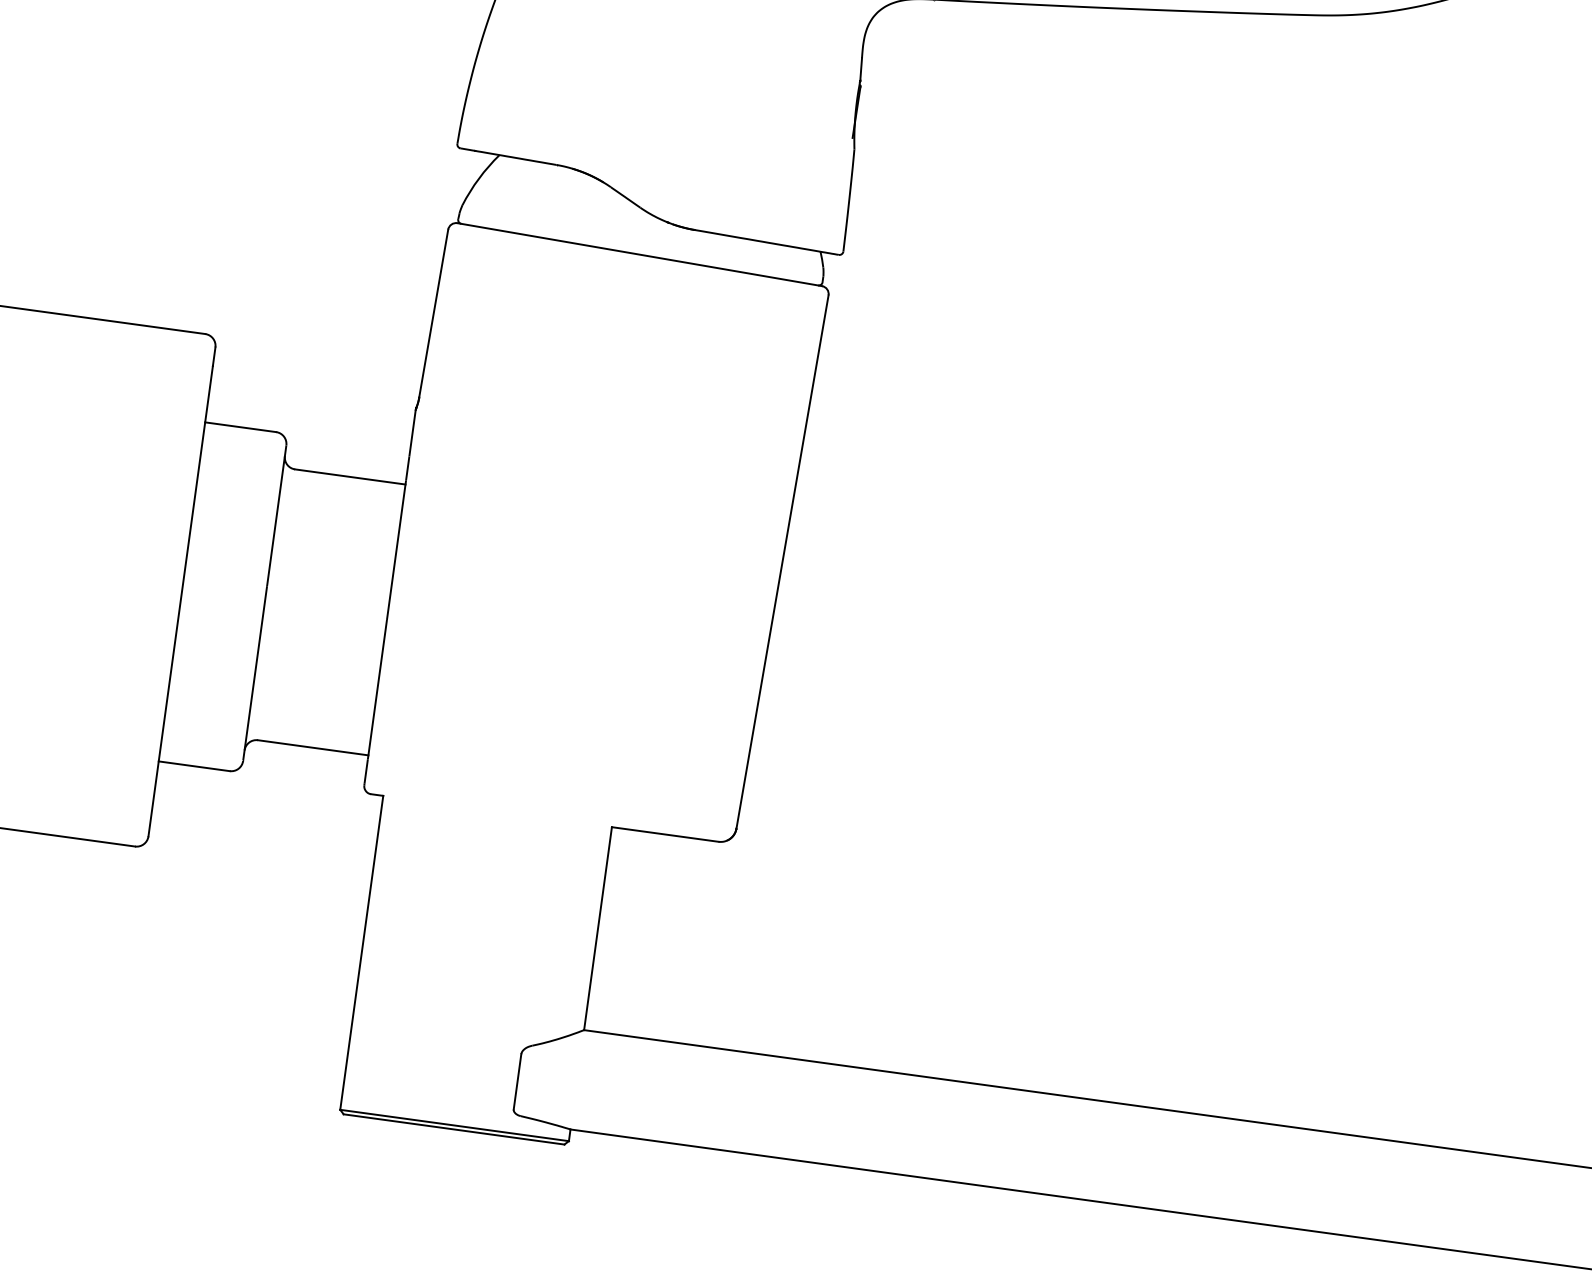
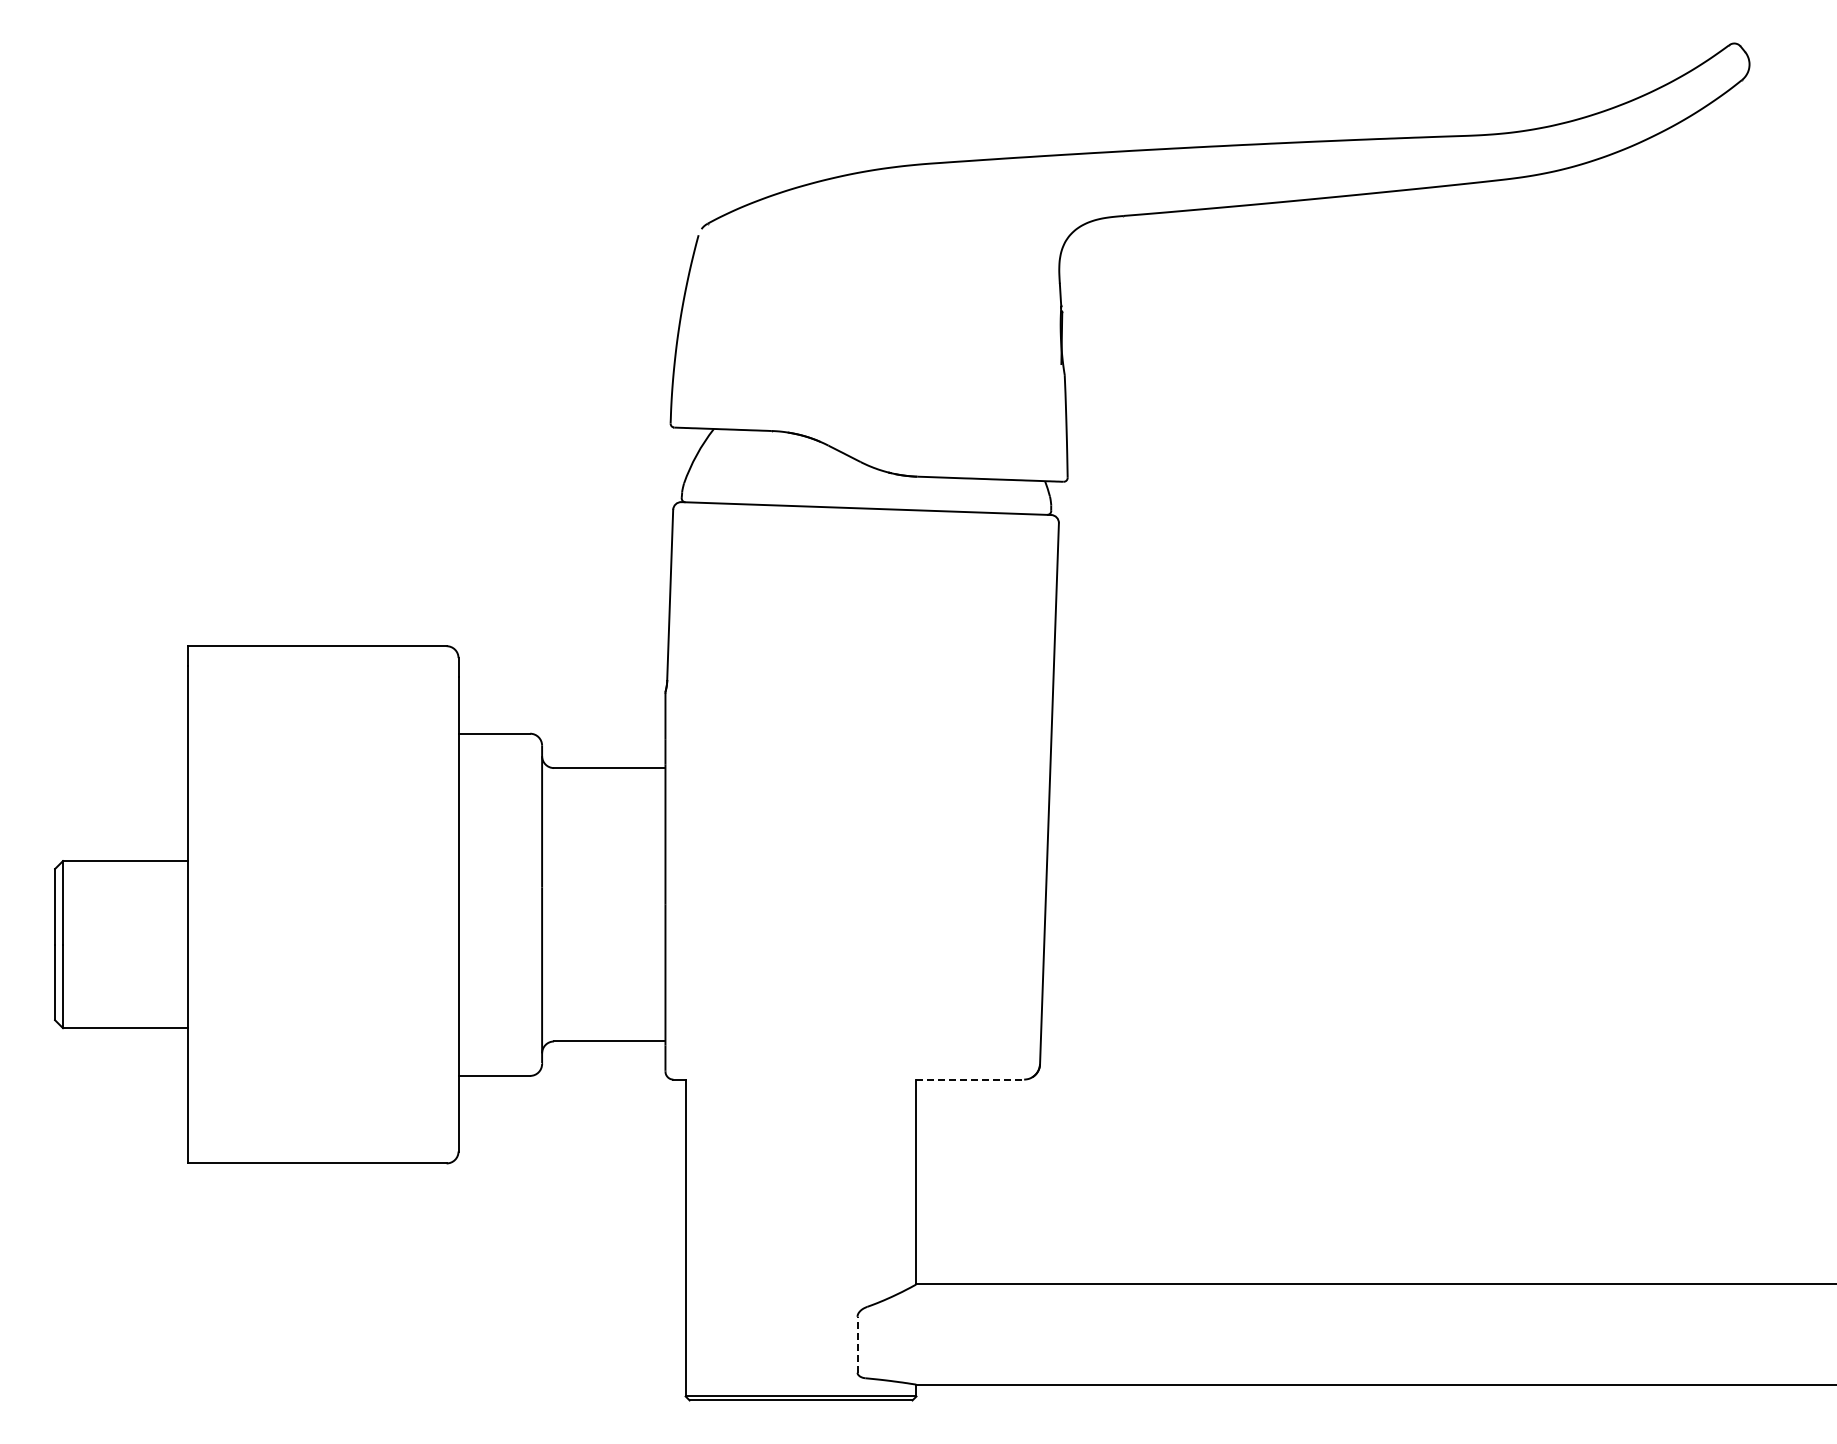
line: (665, 834) -> (970, 1079), solid -> dashed
line: (517, 1081) -> (857, 1344), solid -> dashed

